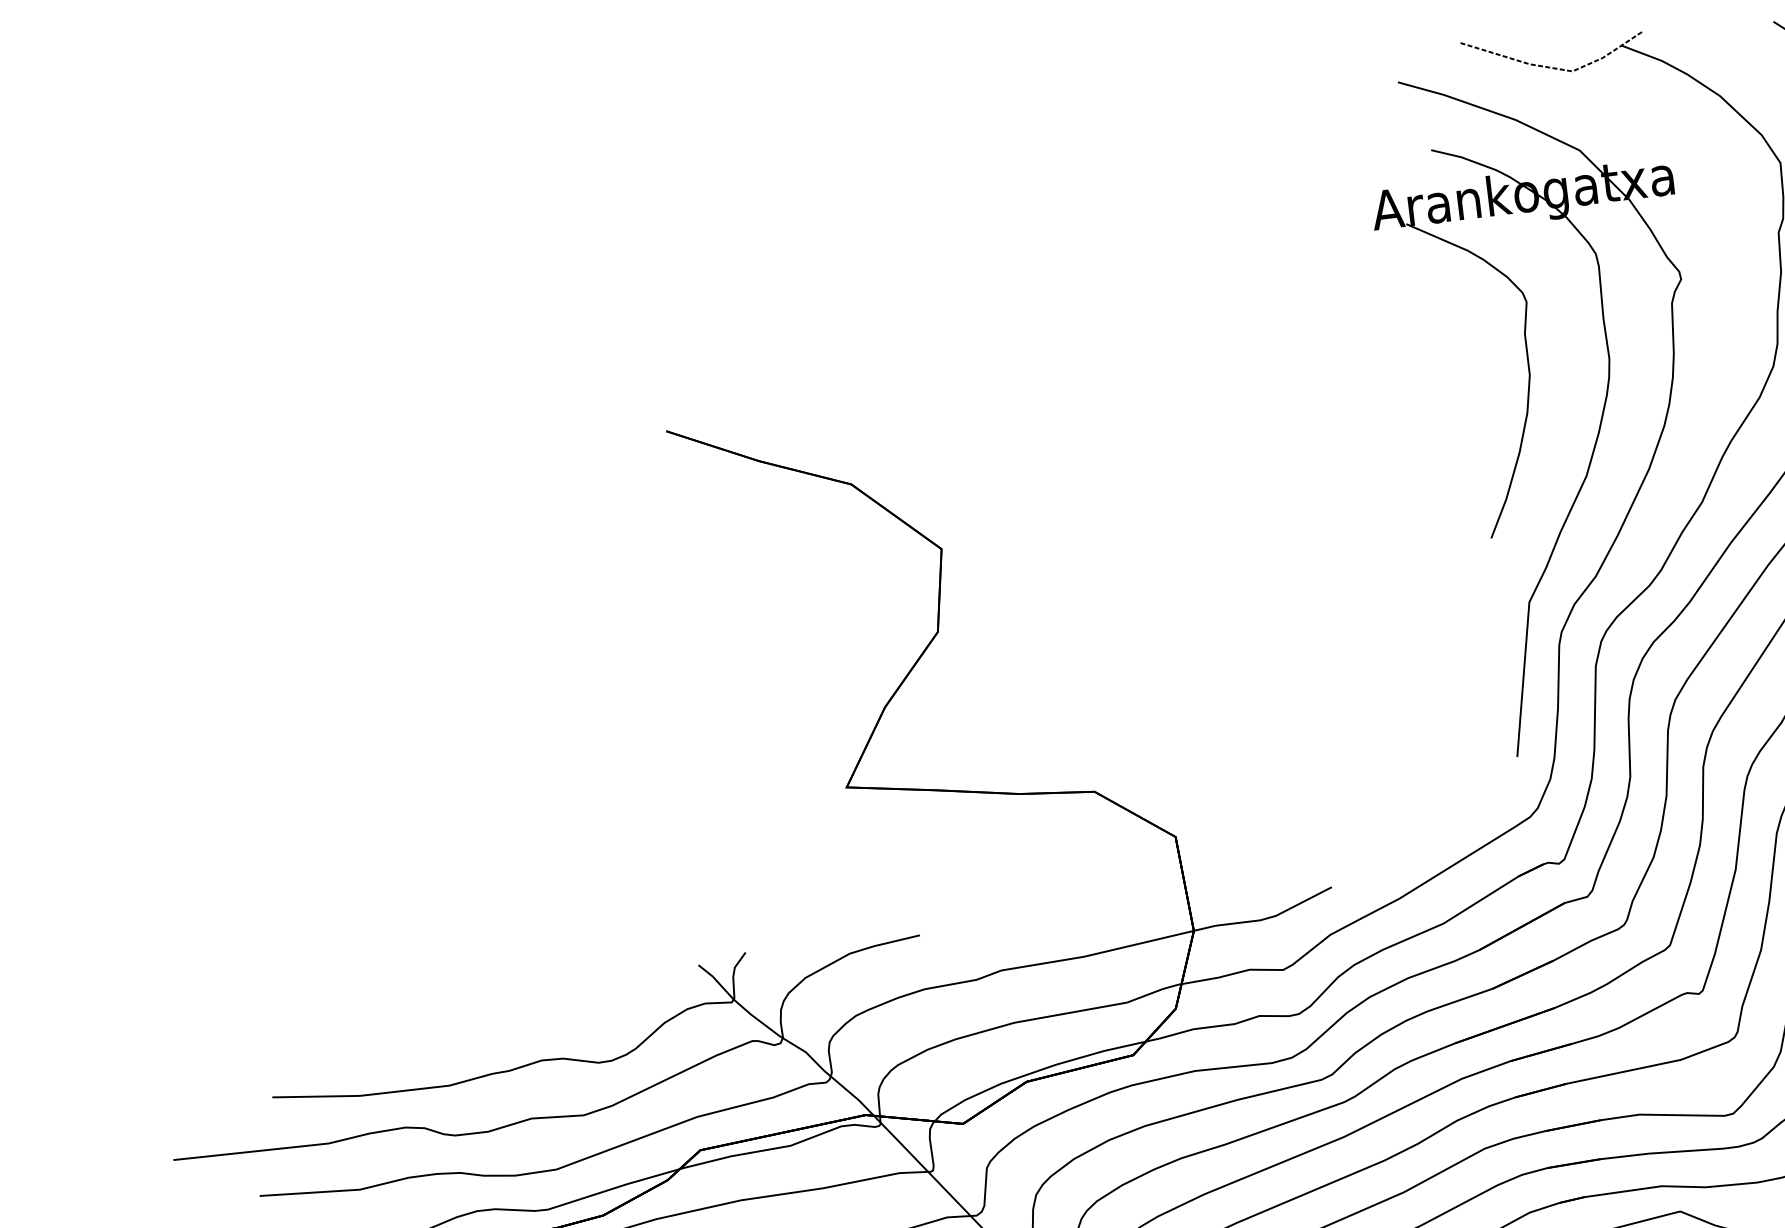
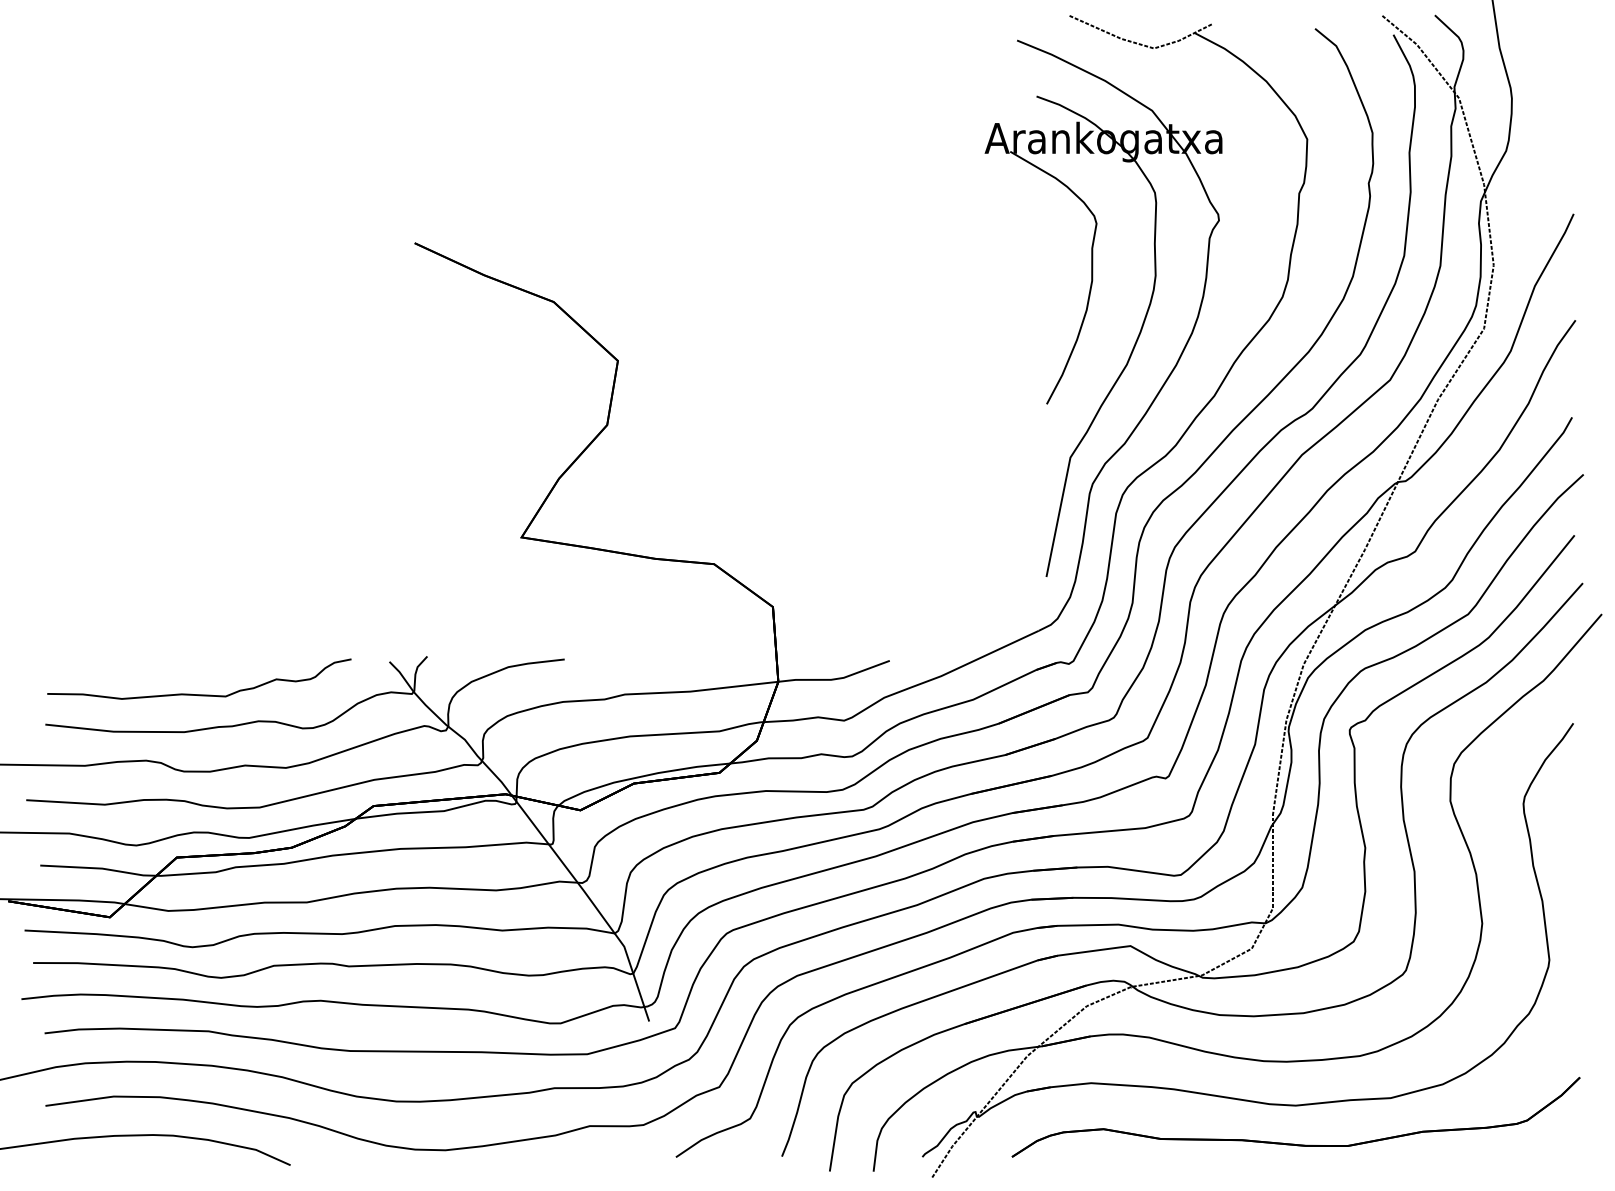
part: (462, 1035) -> (199, 694), added

